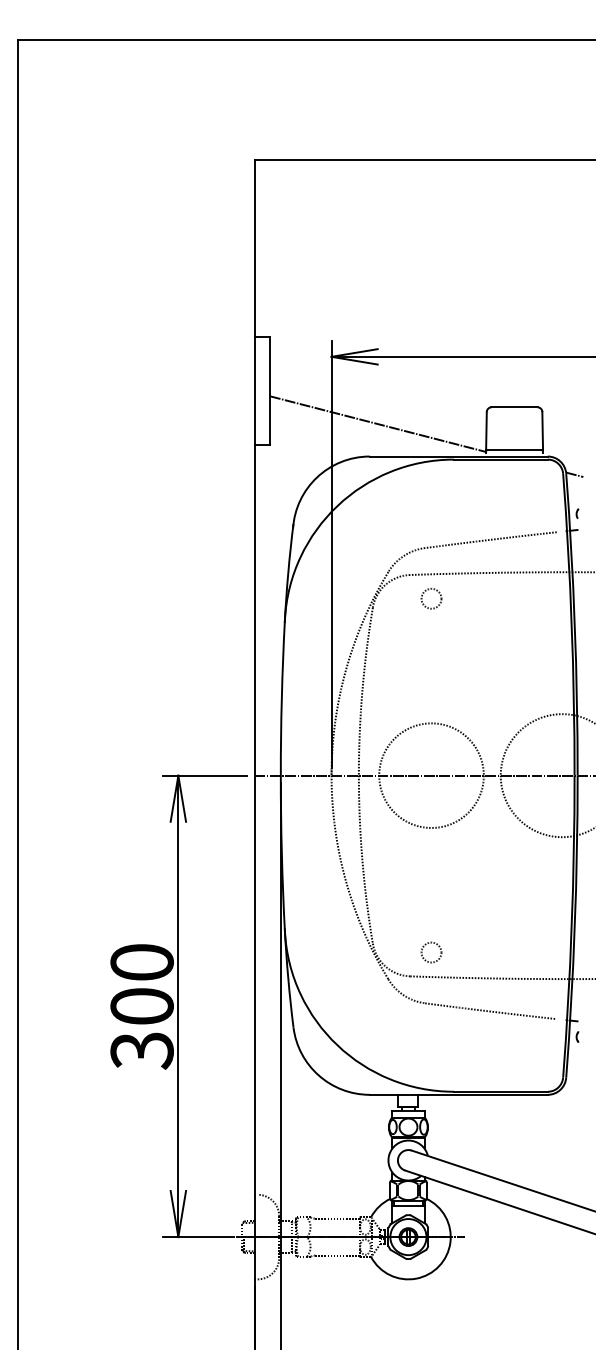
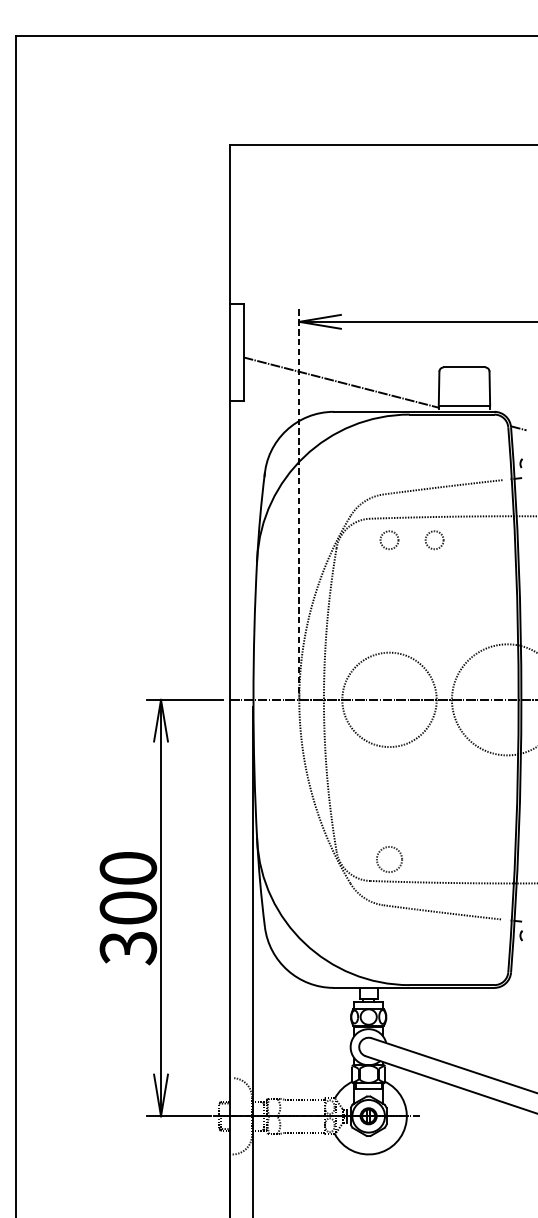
line: (331, 554) -> (299, 500), solid -> dashed
circle: (481, 598) -> (434, 539), added
circle: (431, 952) -> (389, 859), size x1.4

